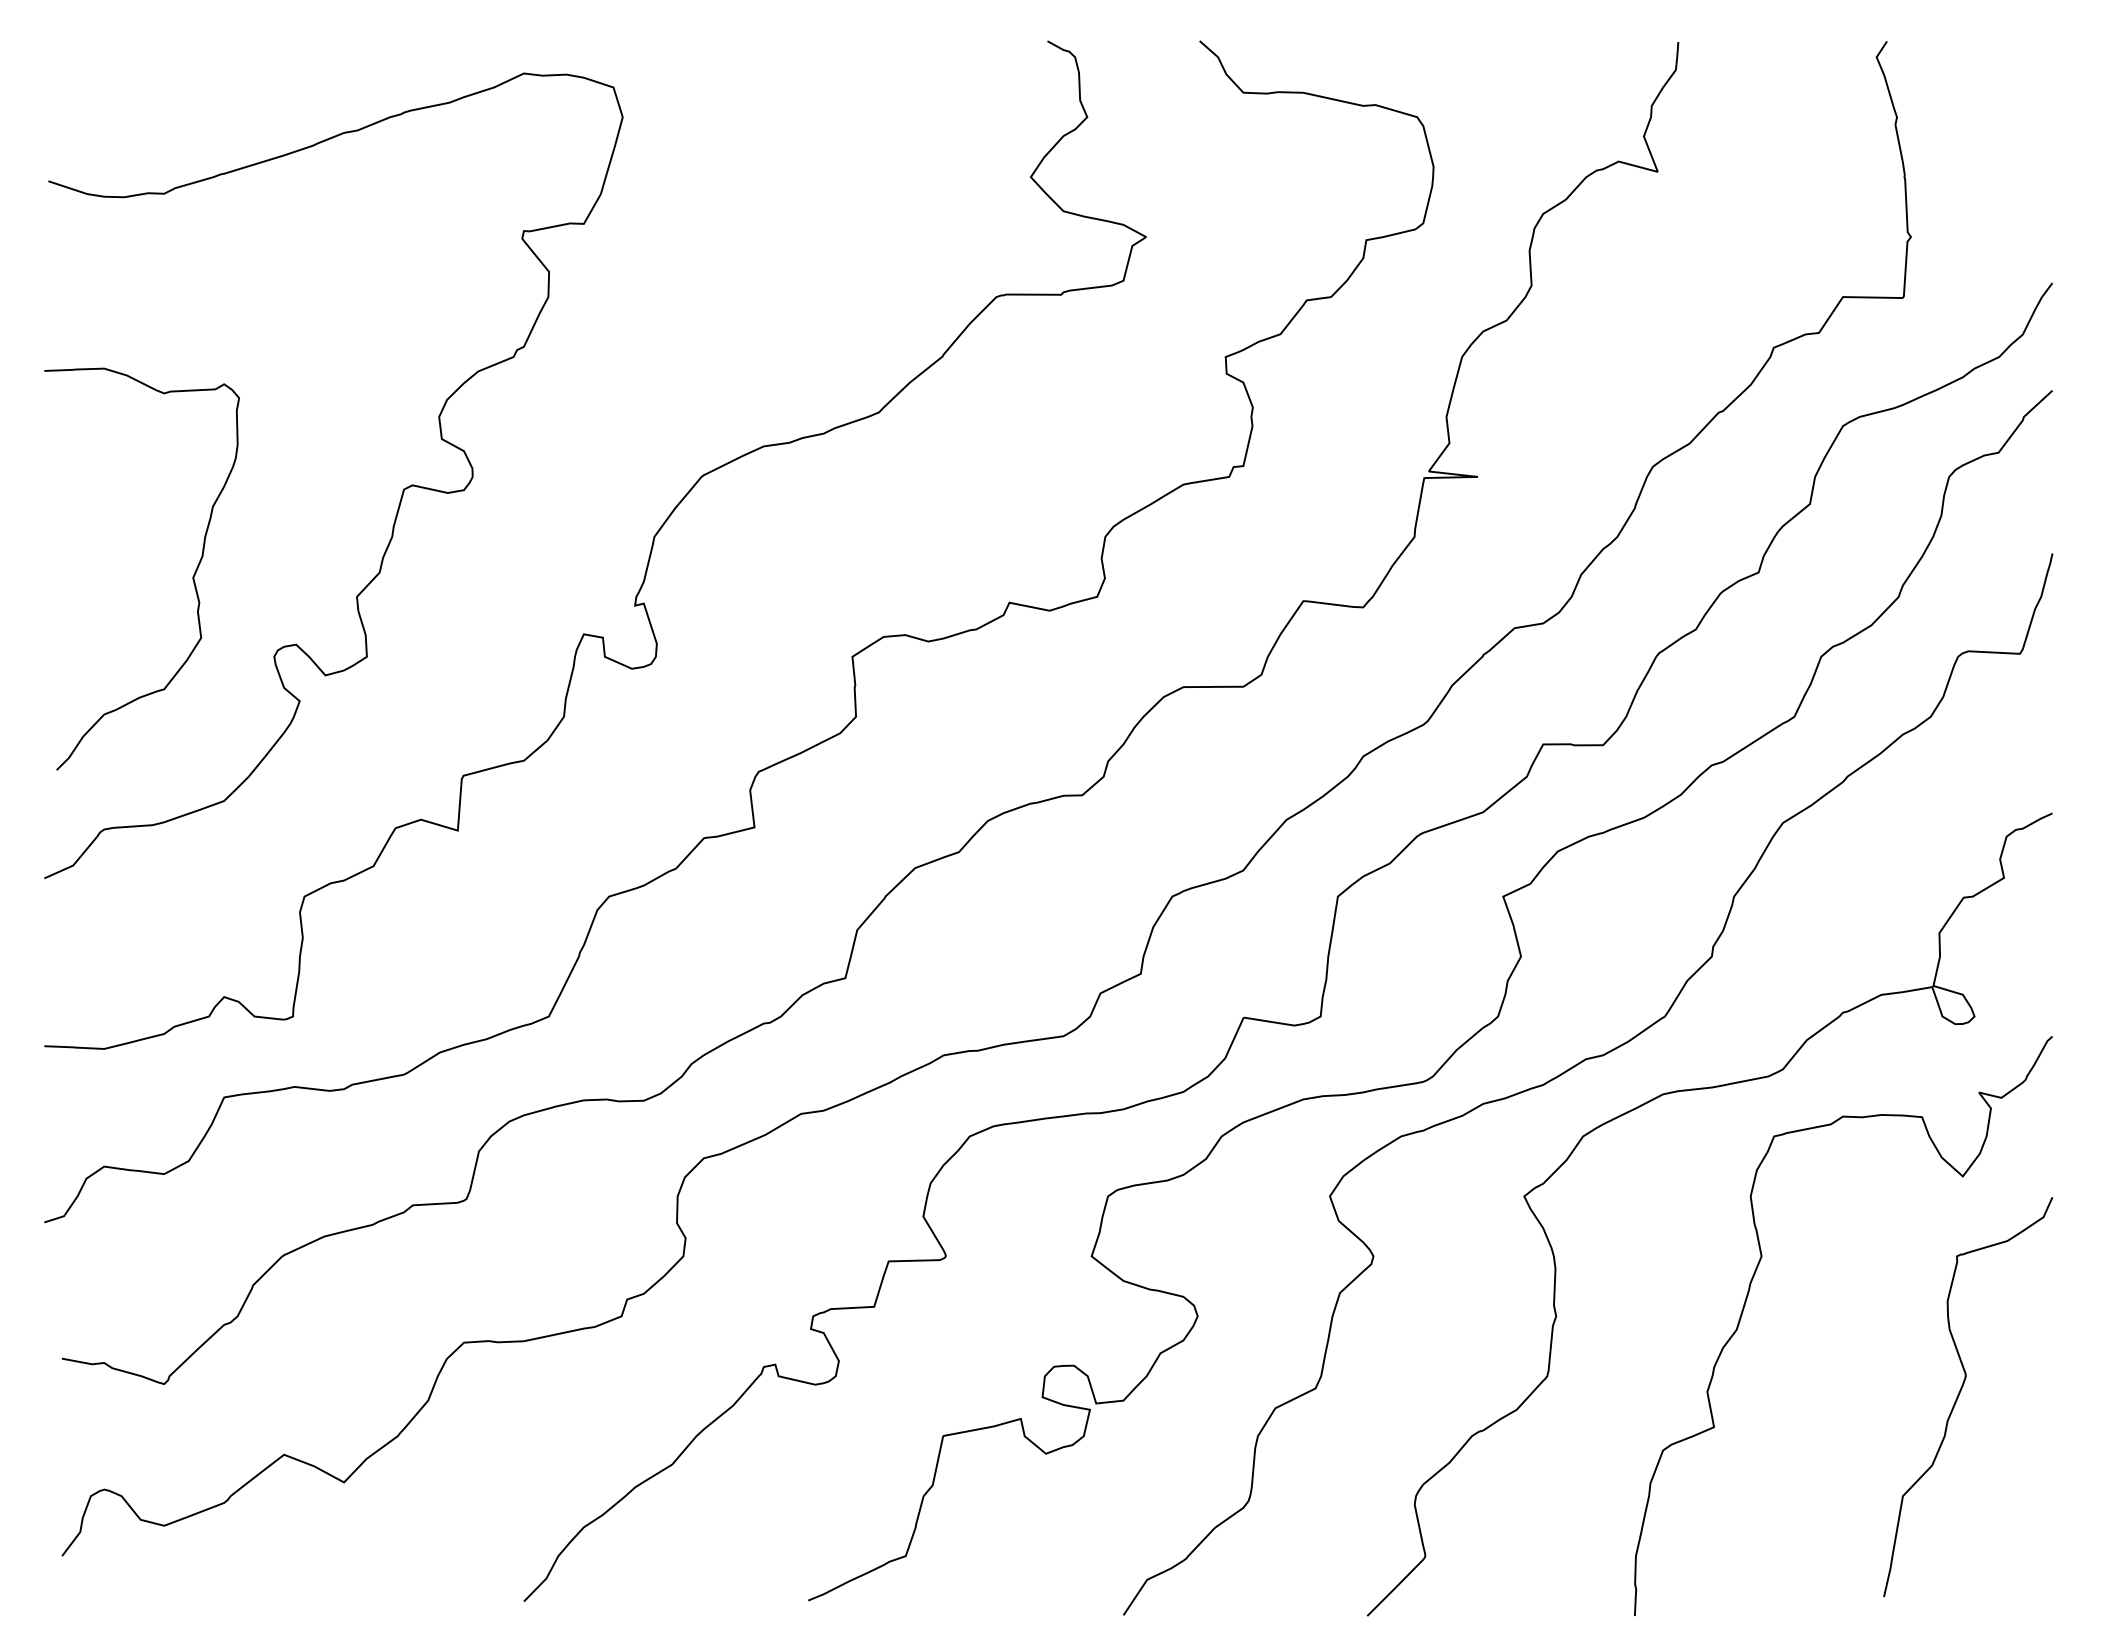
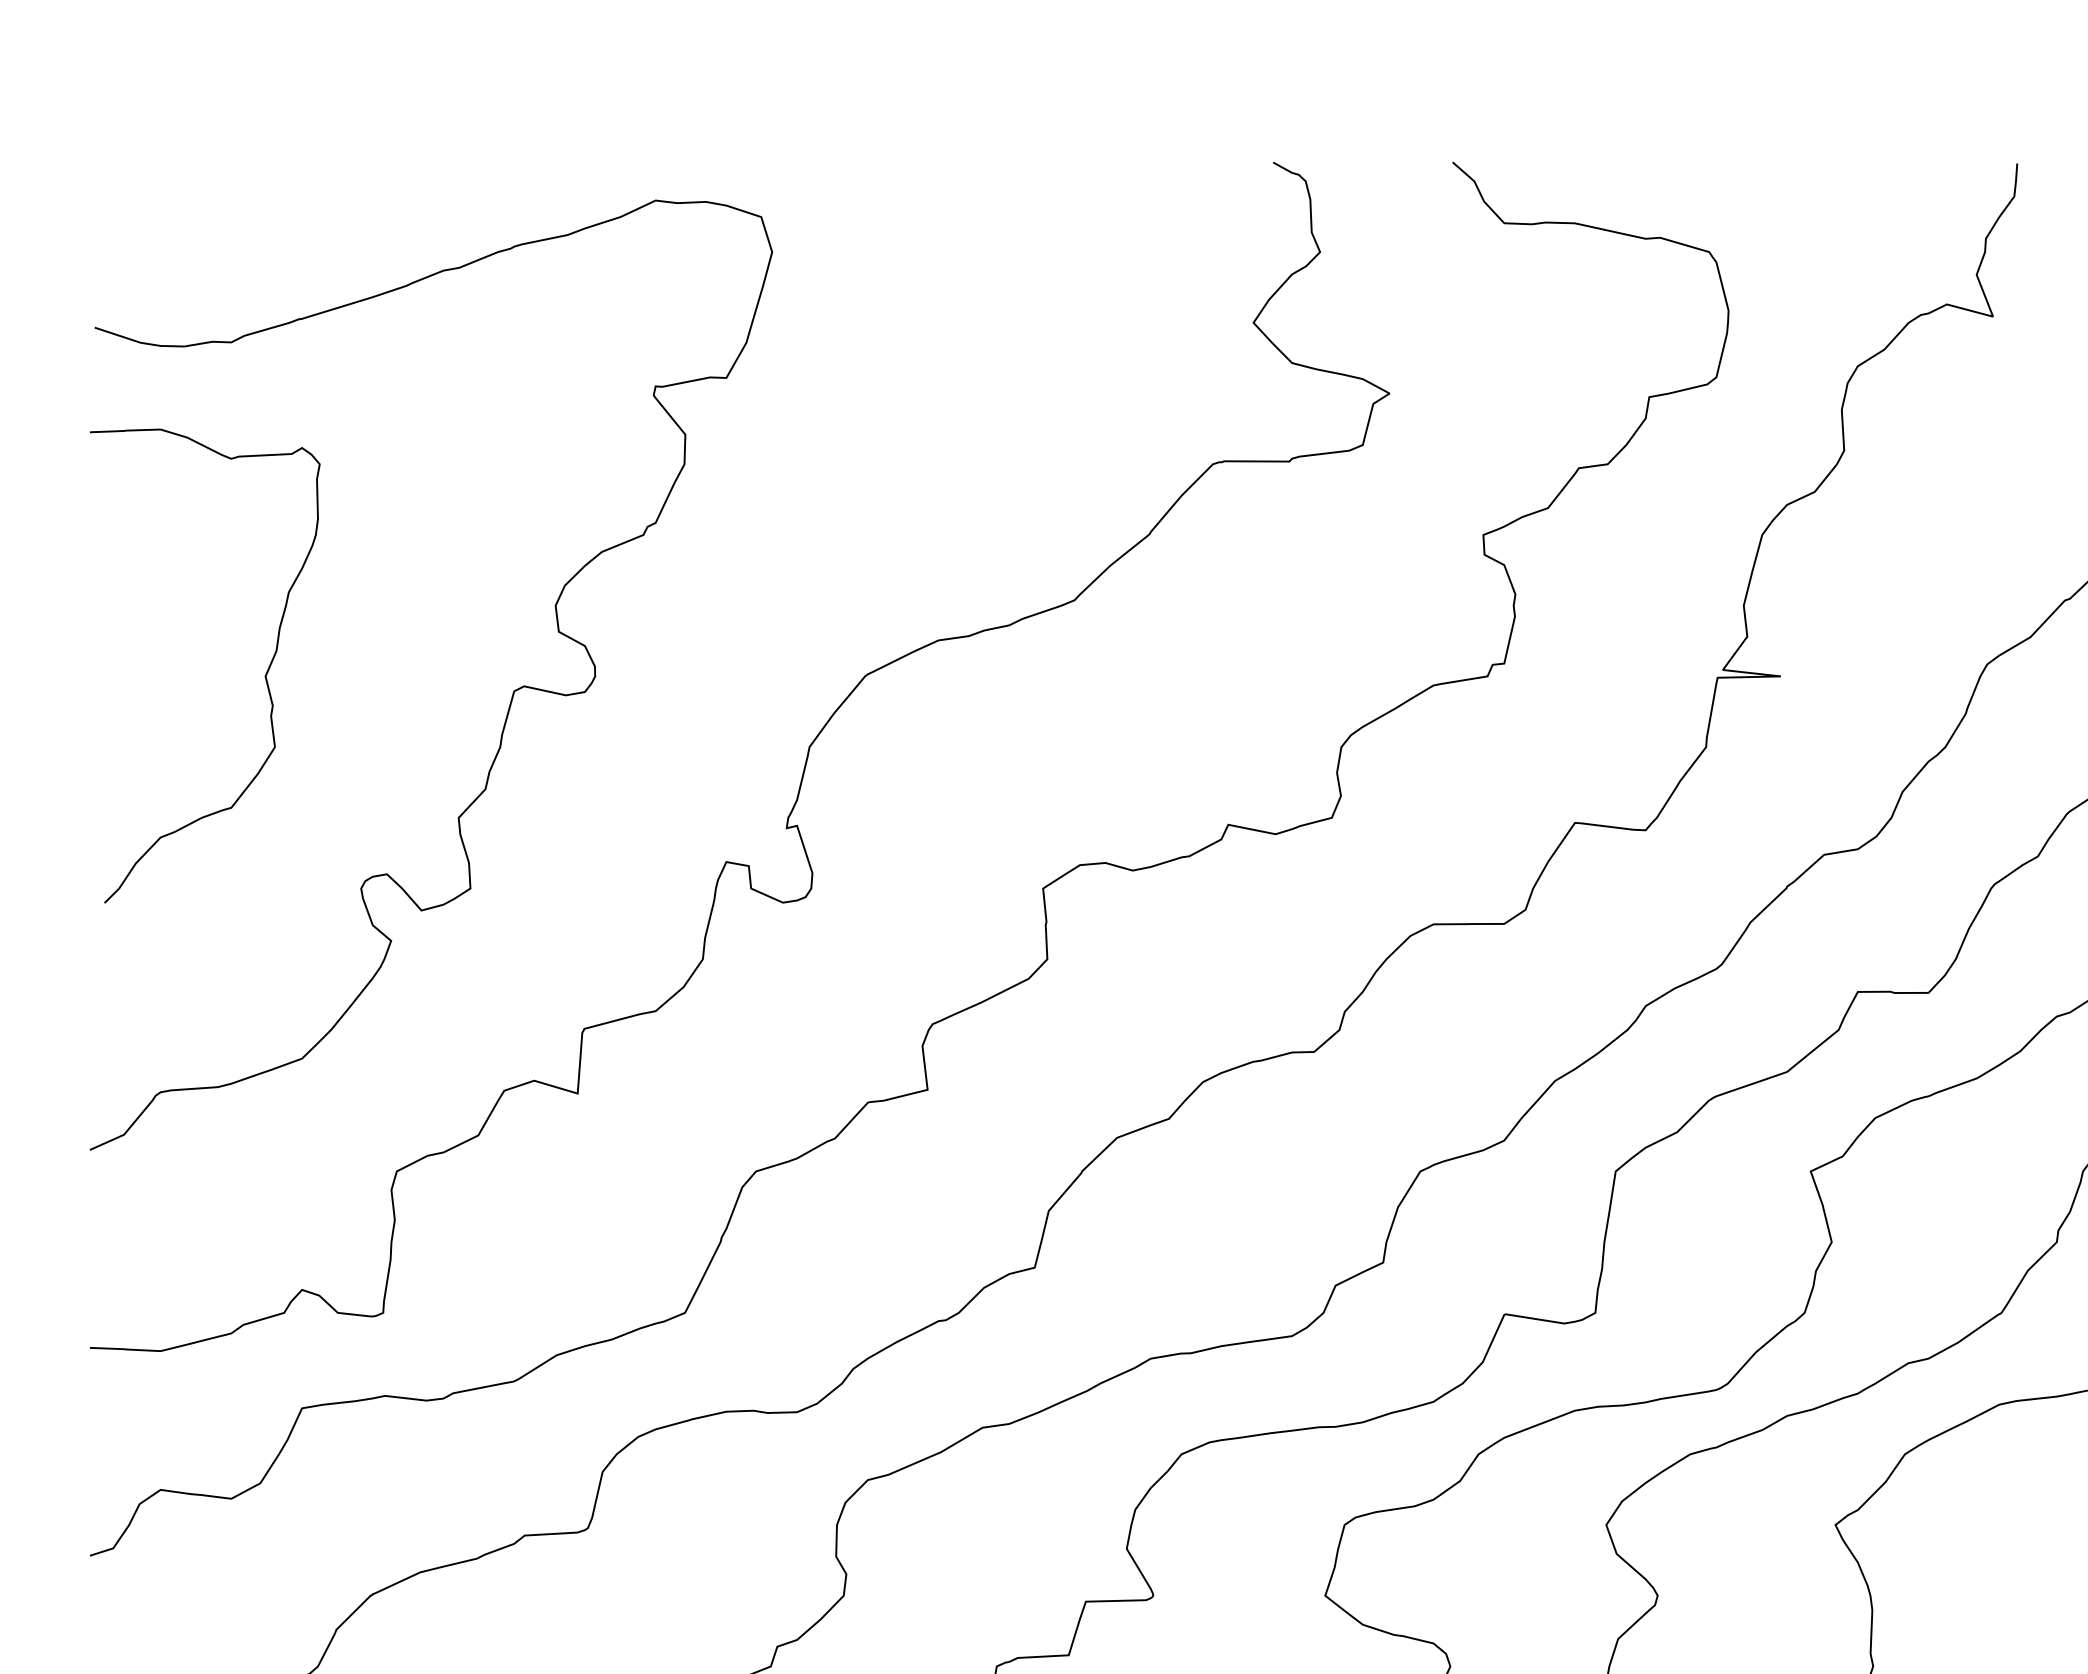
curve: (192, 576) -> (264, 674), moved

